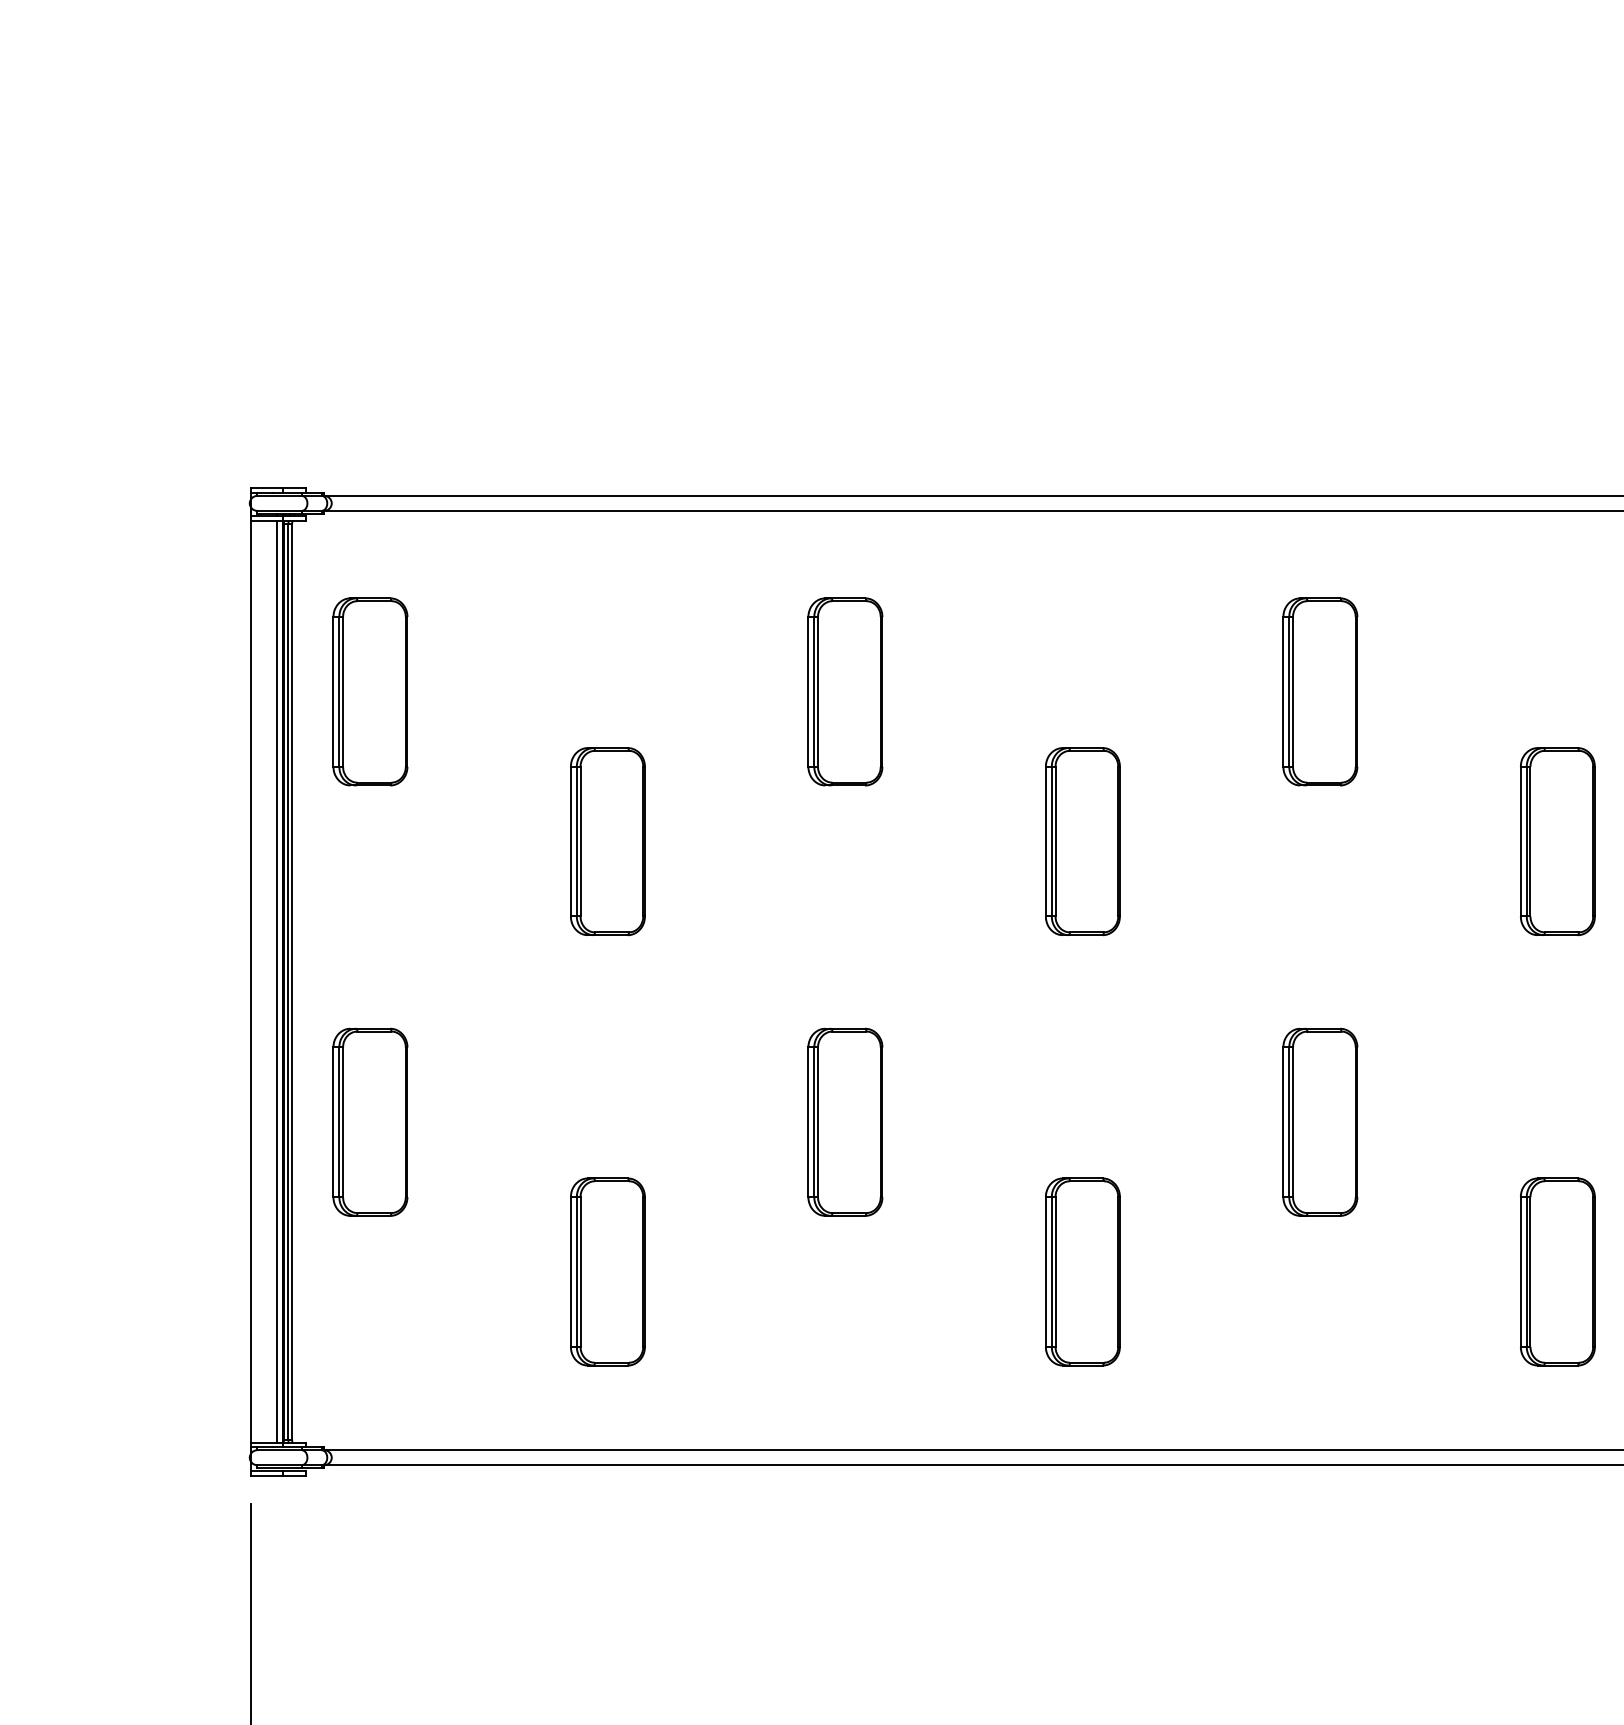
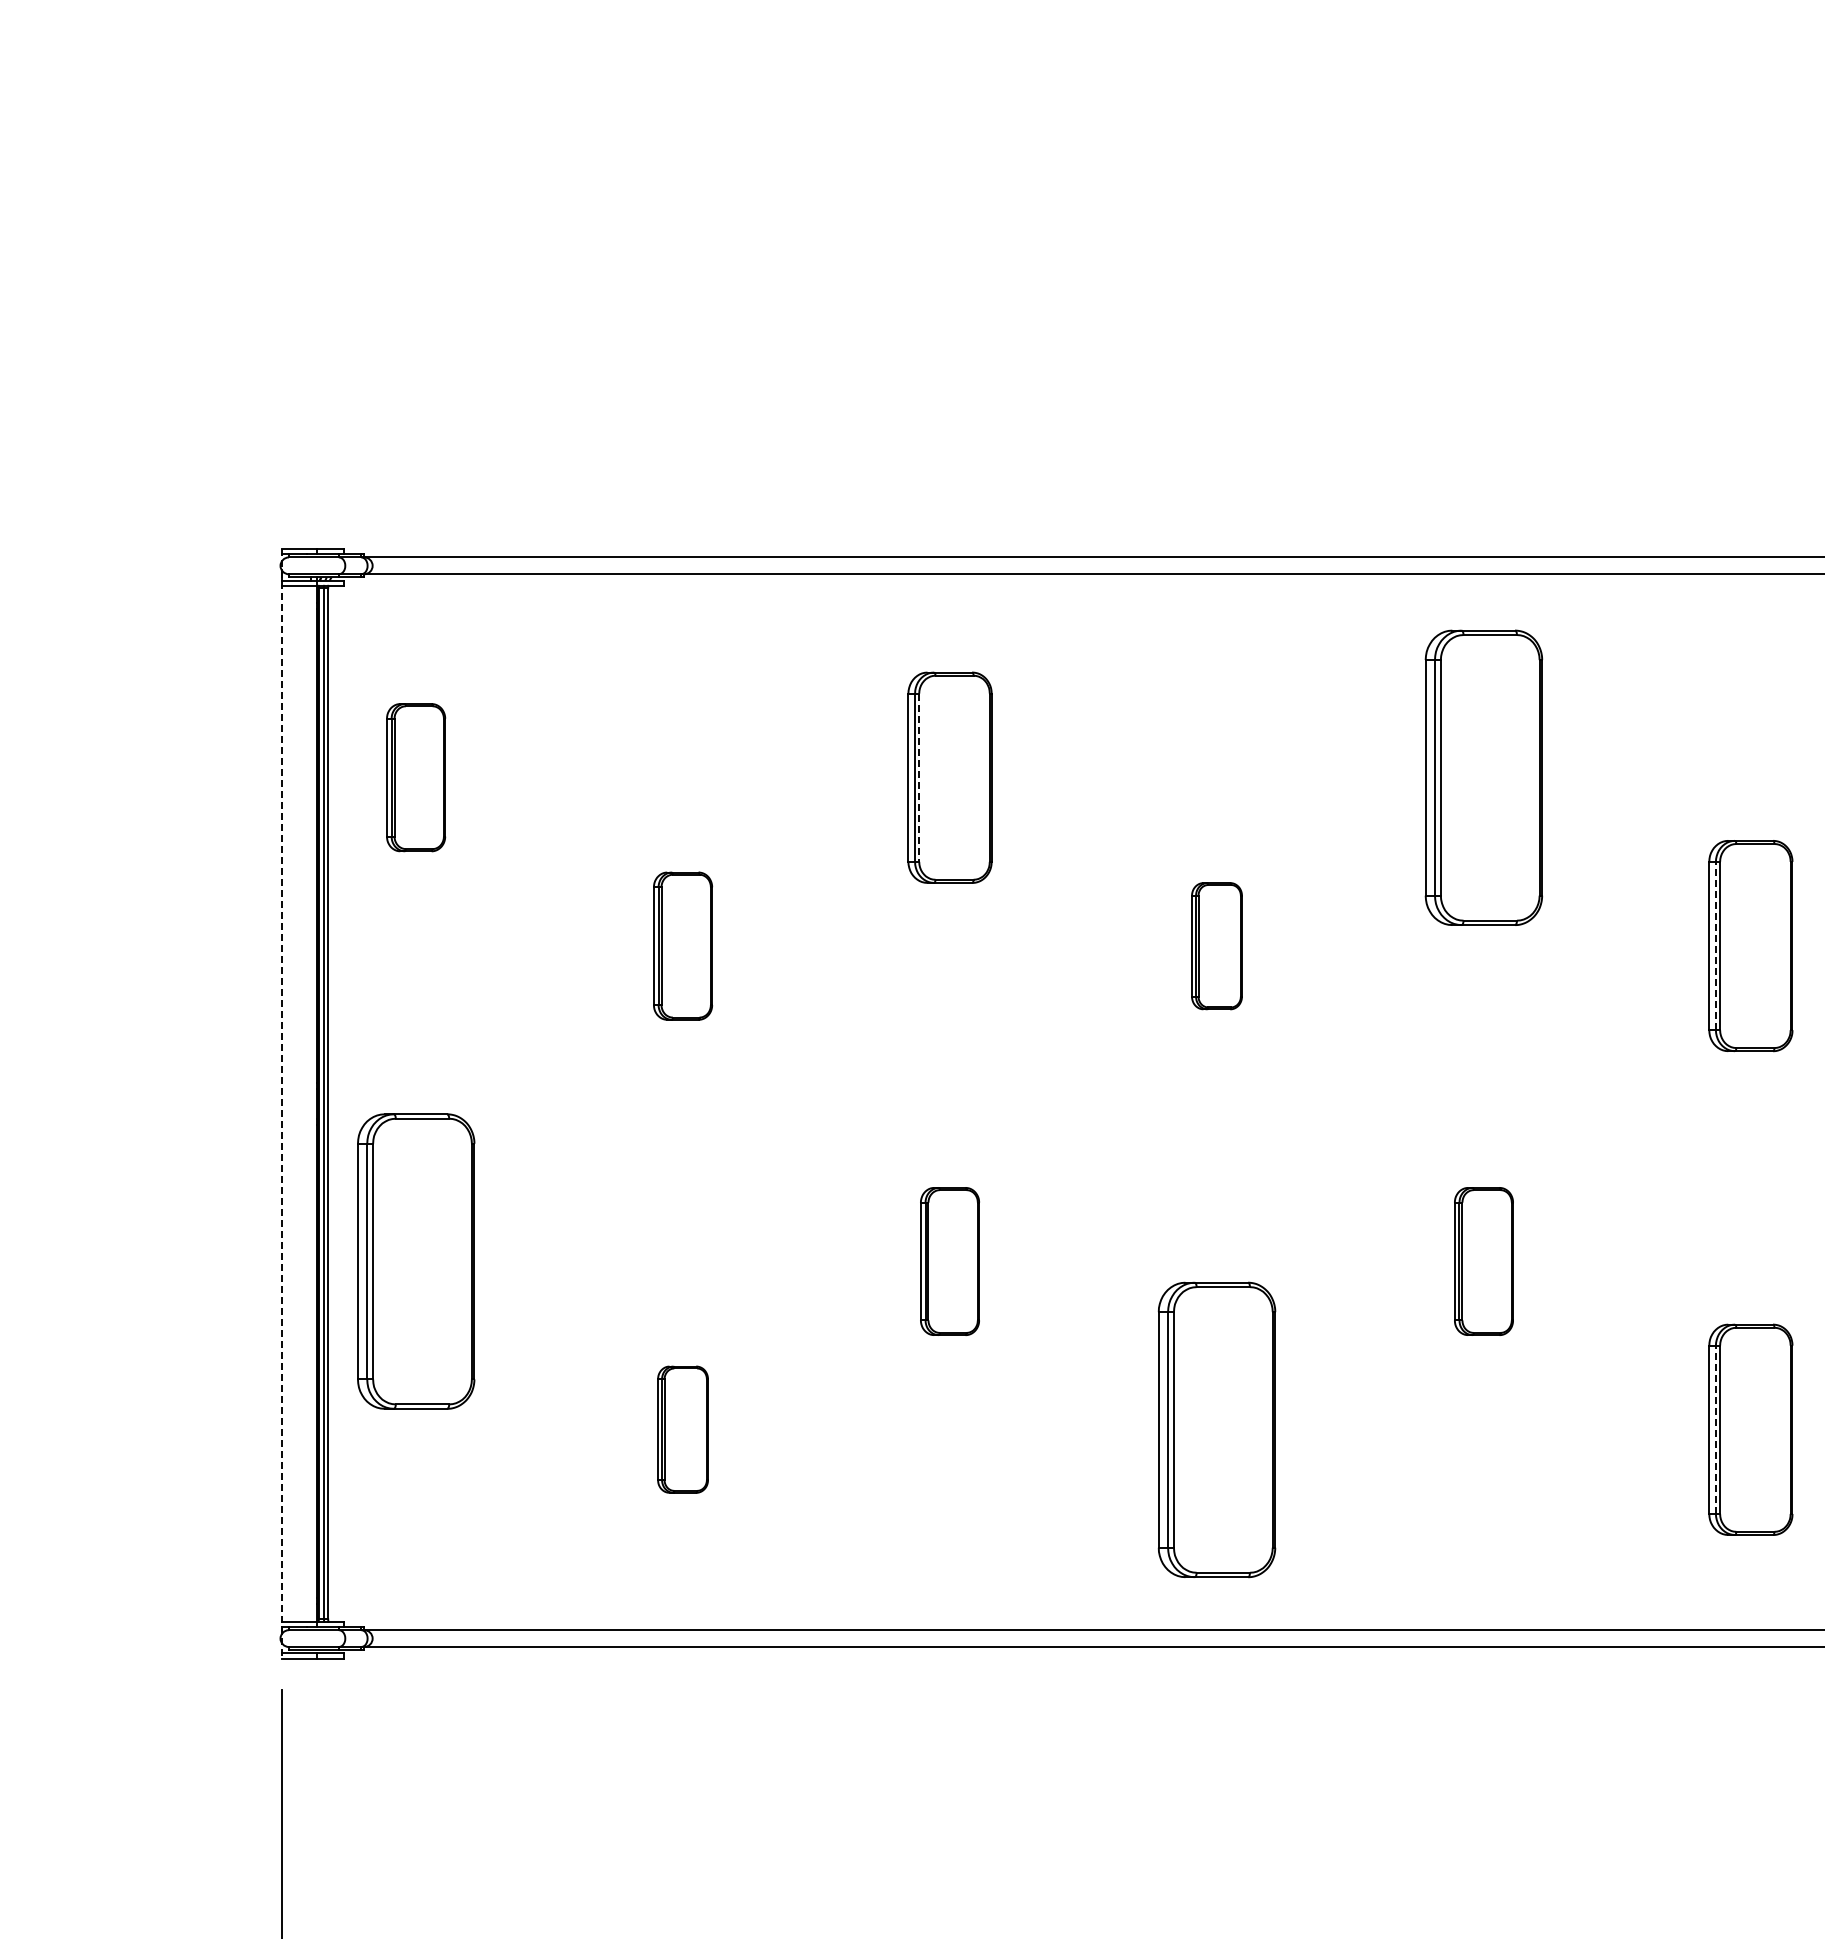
part: (369, 691) -> (415, 777), size x0.7
part: (1319, 691) -> (1483, 777), size x1.4
line: (818, 692) -> (919, 778), solid -> dashed
line: (1526, 841) -> (1715, 945), solid -> dashed
part: (607, 842) -> (682, 946), size x0.7
part: (1082, 842) -> (1216, 946), size x0.6
line: (250, 981) -> (281, 1103), solid -> dashed
line: (277, 981) -> (311, 1103), removed
part: (369, 1122) -> (415, 1261), size x1.4
part: (844, 1122) -> (949, 1261), size x0.7
part: (1319, 1122) -> (1483, 1261), size x0.7
part: (607, 1271) -> (682, 1429), size x0.6
part: (1082, 1271) -> (1216, 1429), size x1.4
line: (1526, 1271) -> (1715, 1429), solid -> dashed

